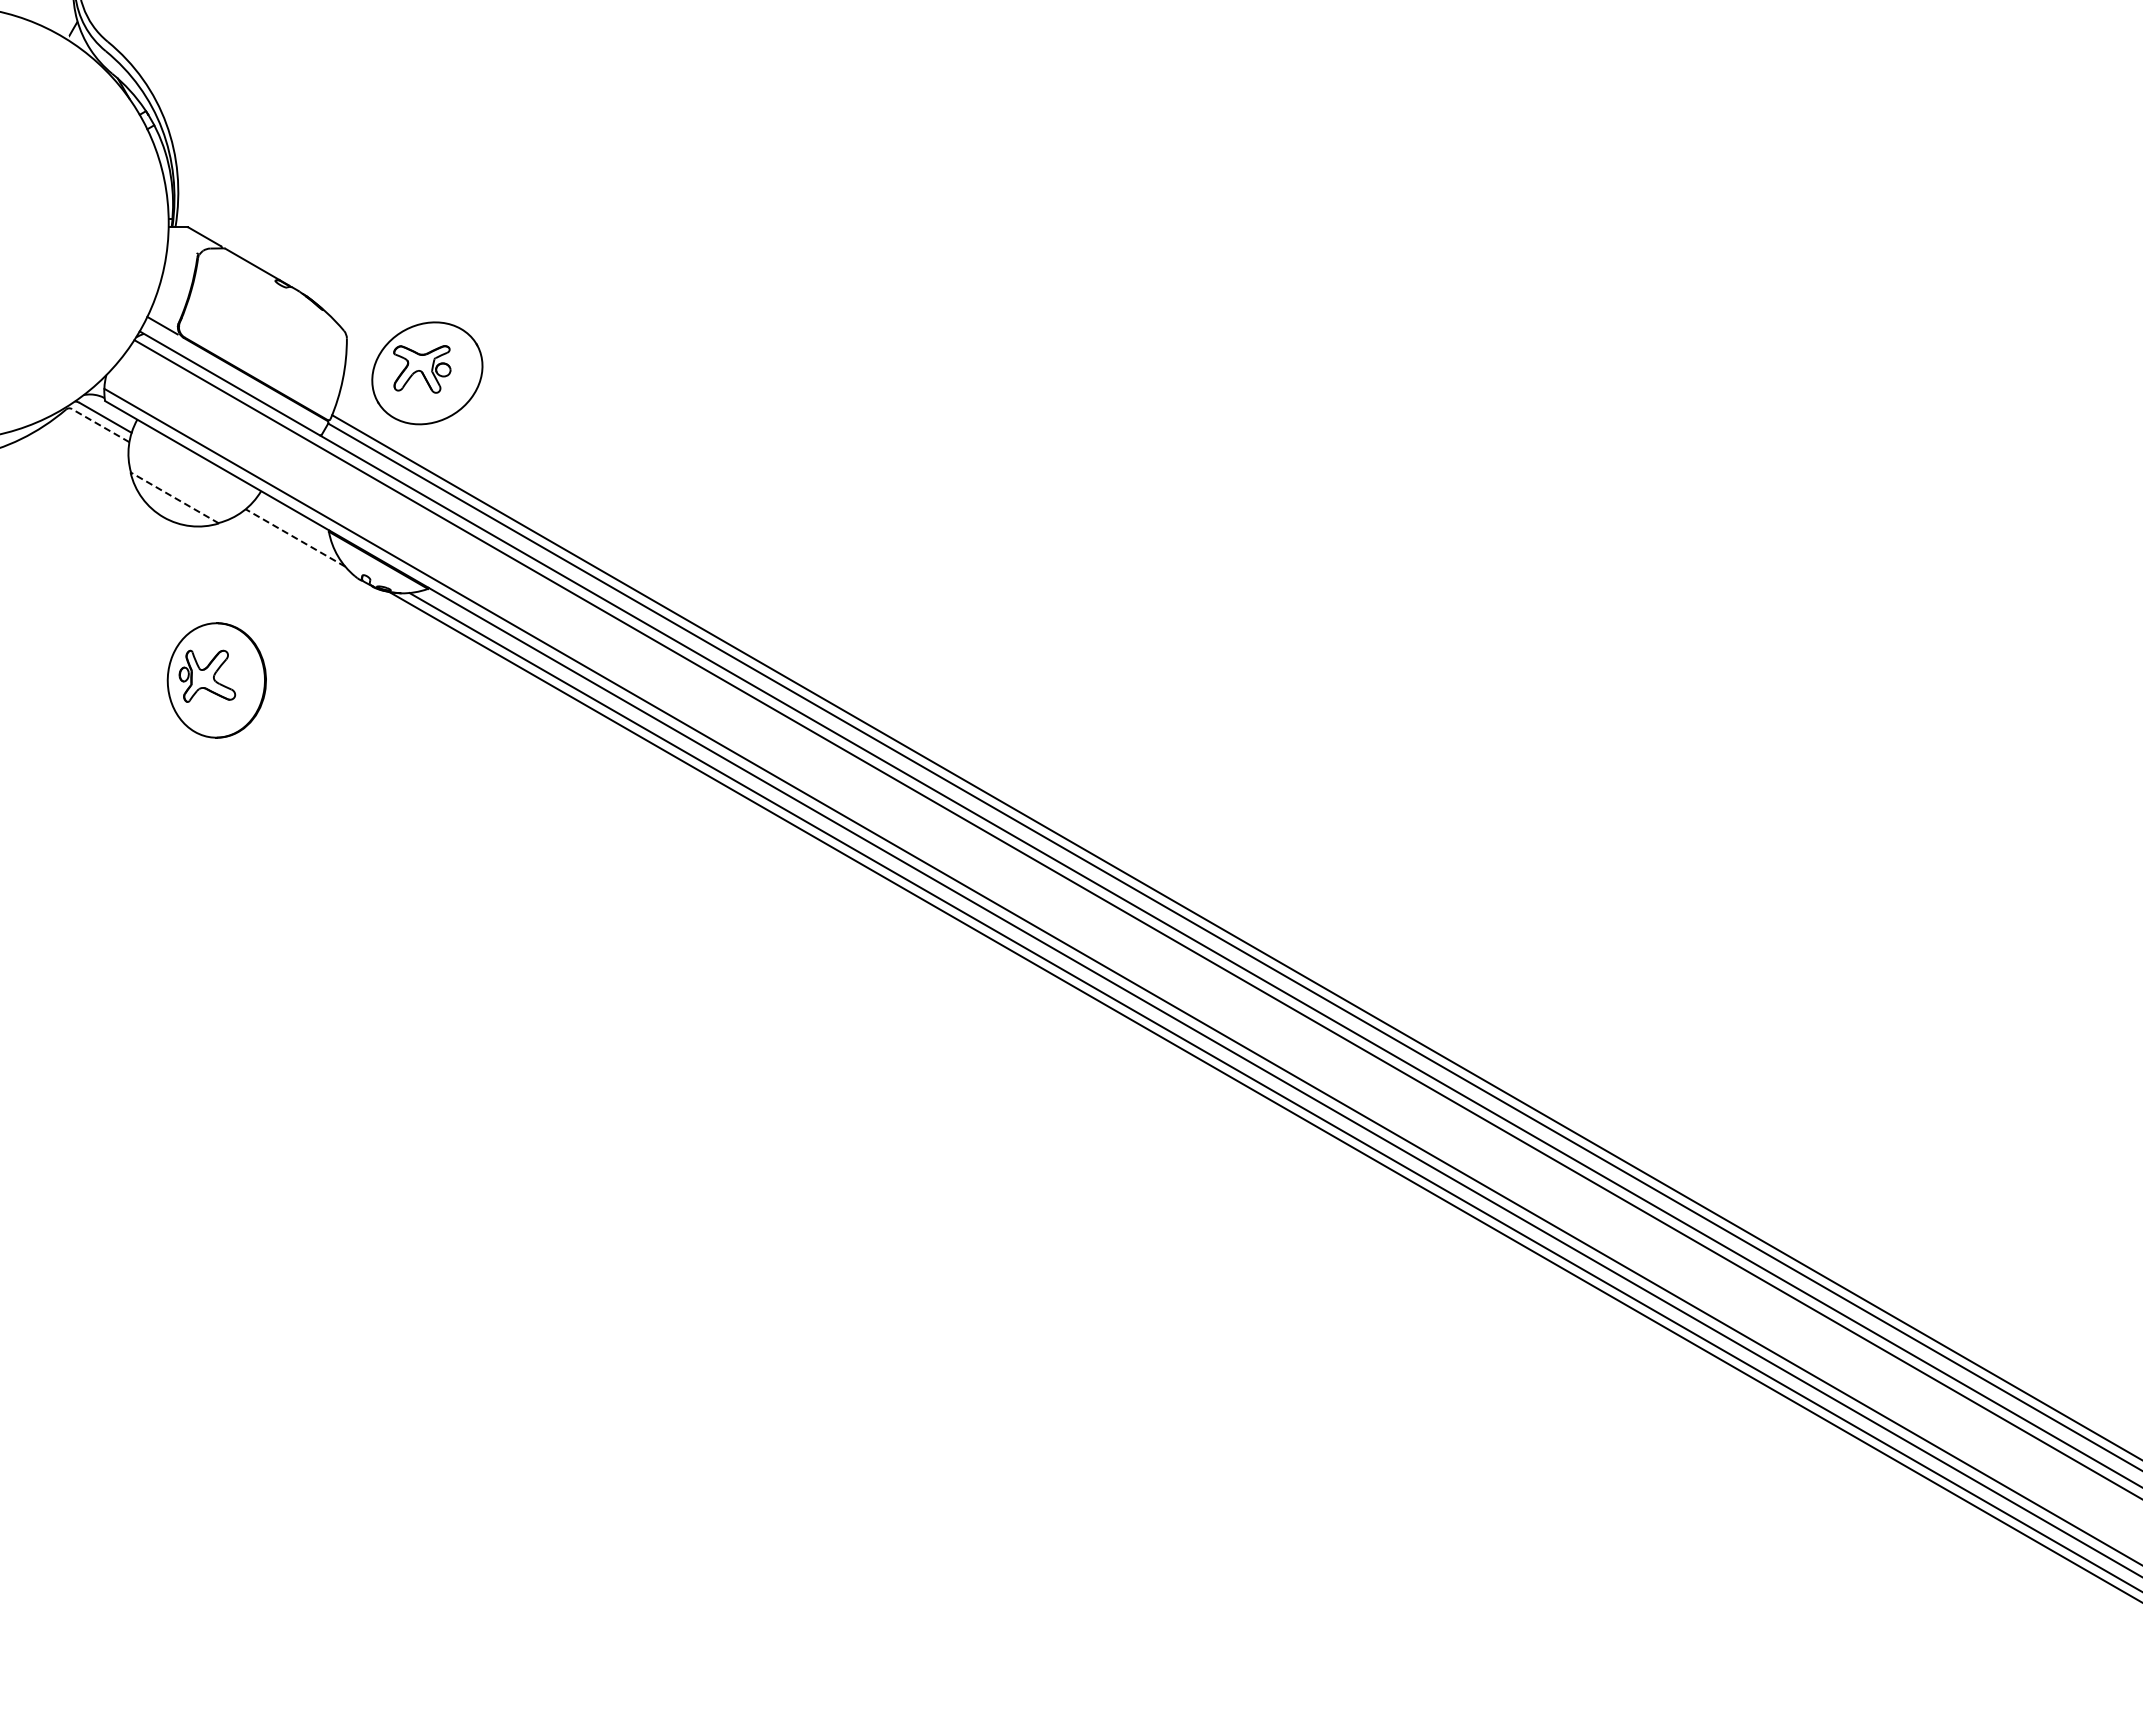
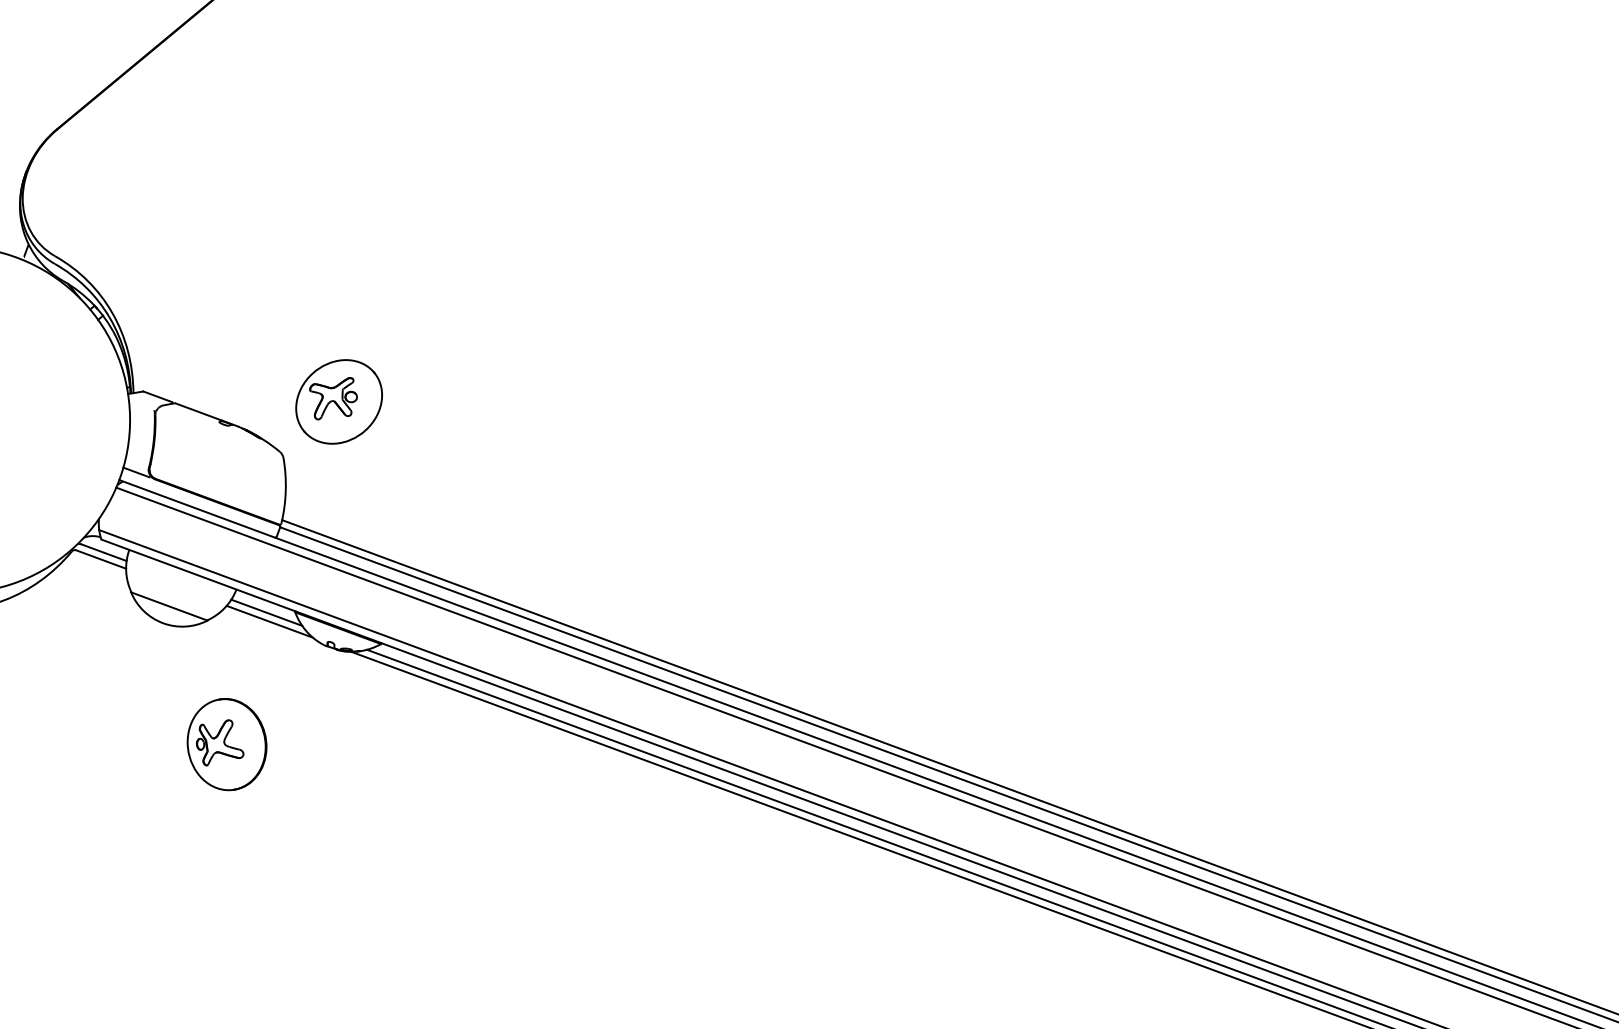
part: (427, 373) -> (339, 402), moved
line: (100, 425) -> (101, 559), dashed -> solid
line: (174, 497) -> (169, 606), dashed -> solid
line: (293, 525) -> (266, 612), added
line: (295, 537) -> (269, 621), dashed -> solid

